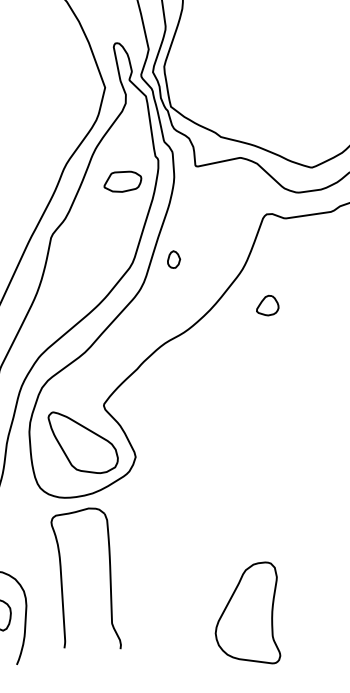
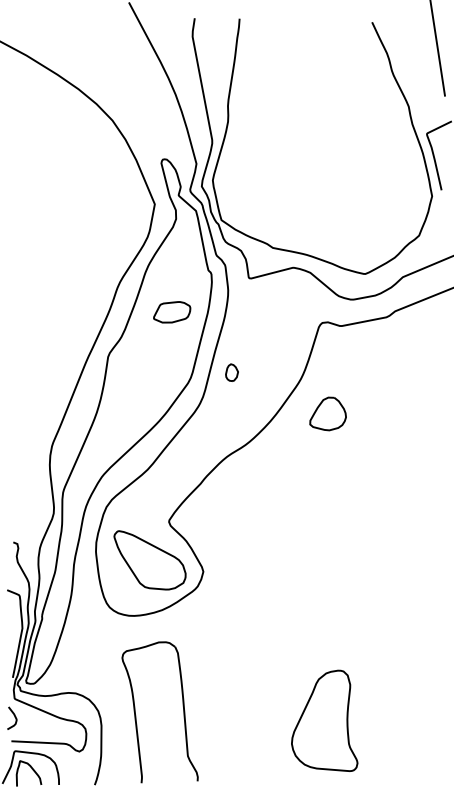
part: (123, 181) -> (172, 312), moved
part: (267, 305) -> (327, 413), size x1.67
part: (62, 580) -> (136, 715), moved

